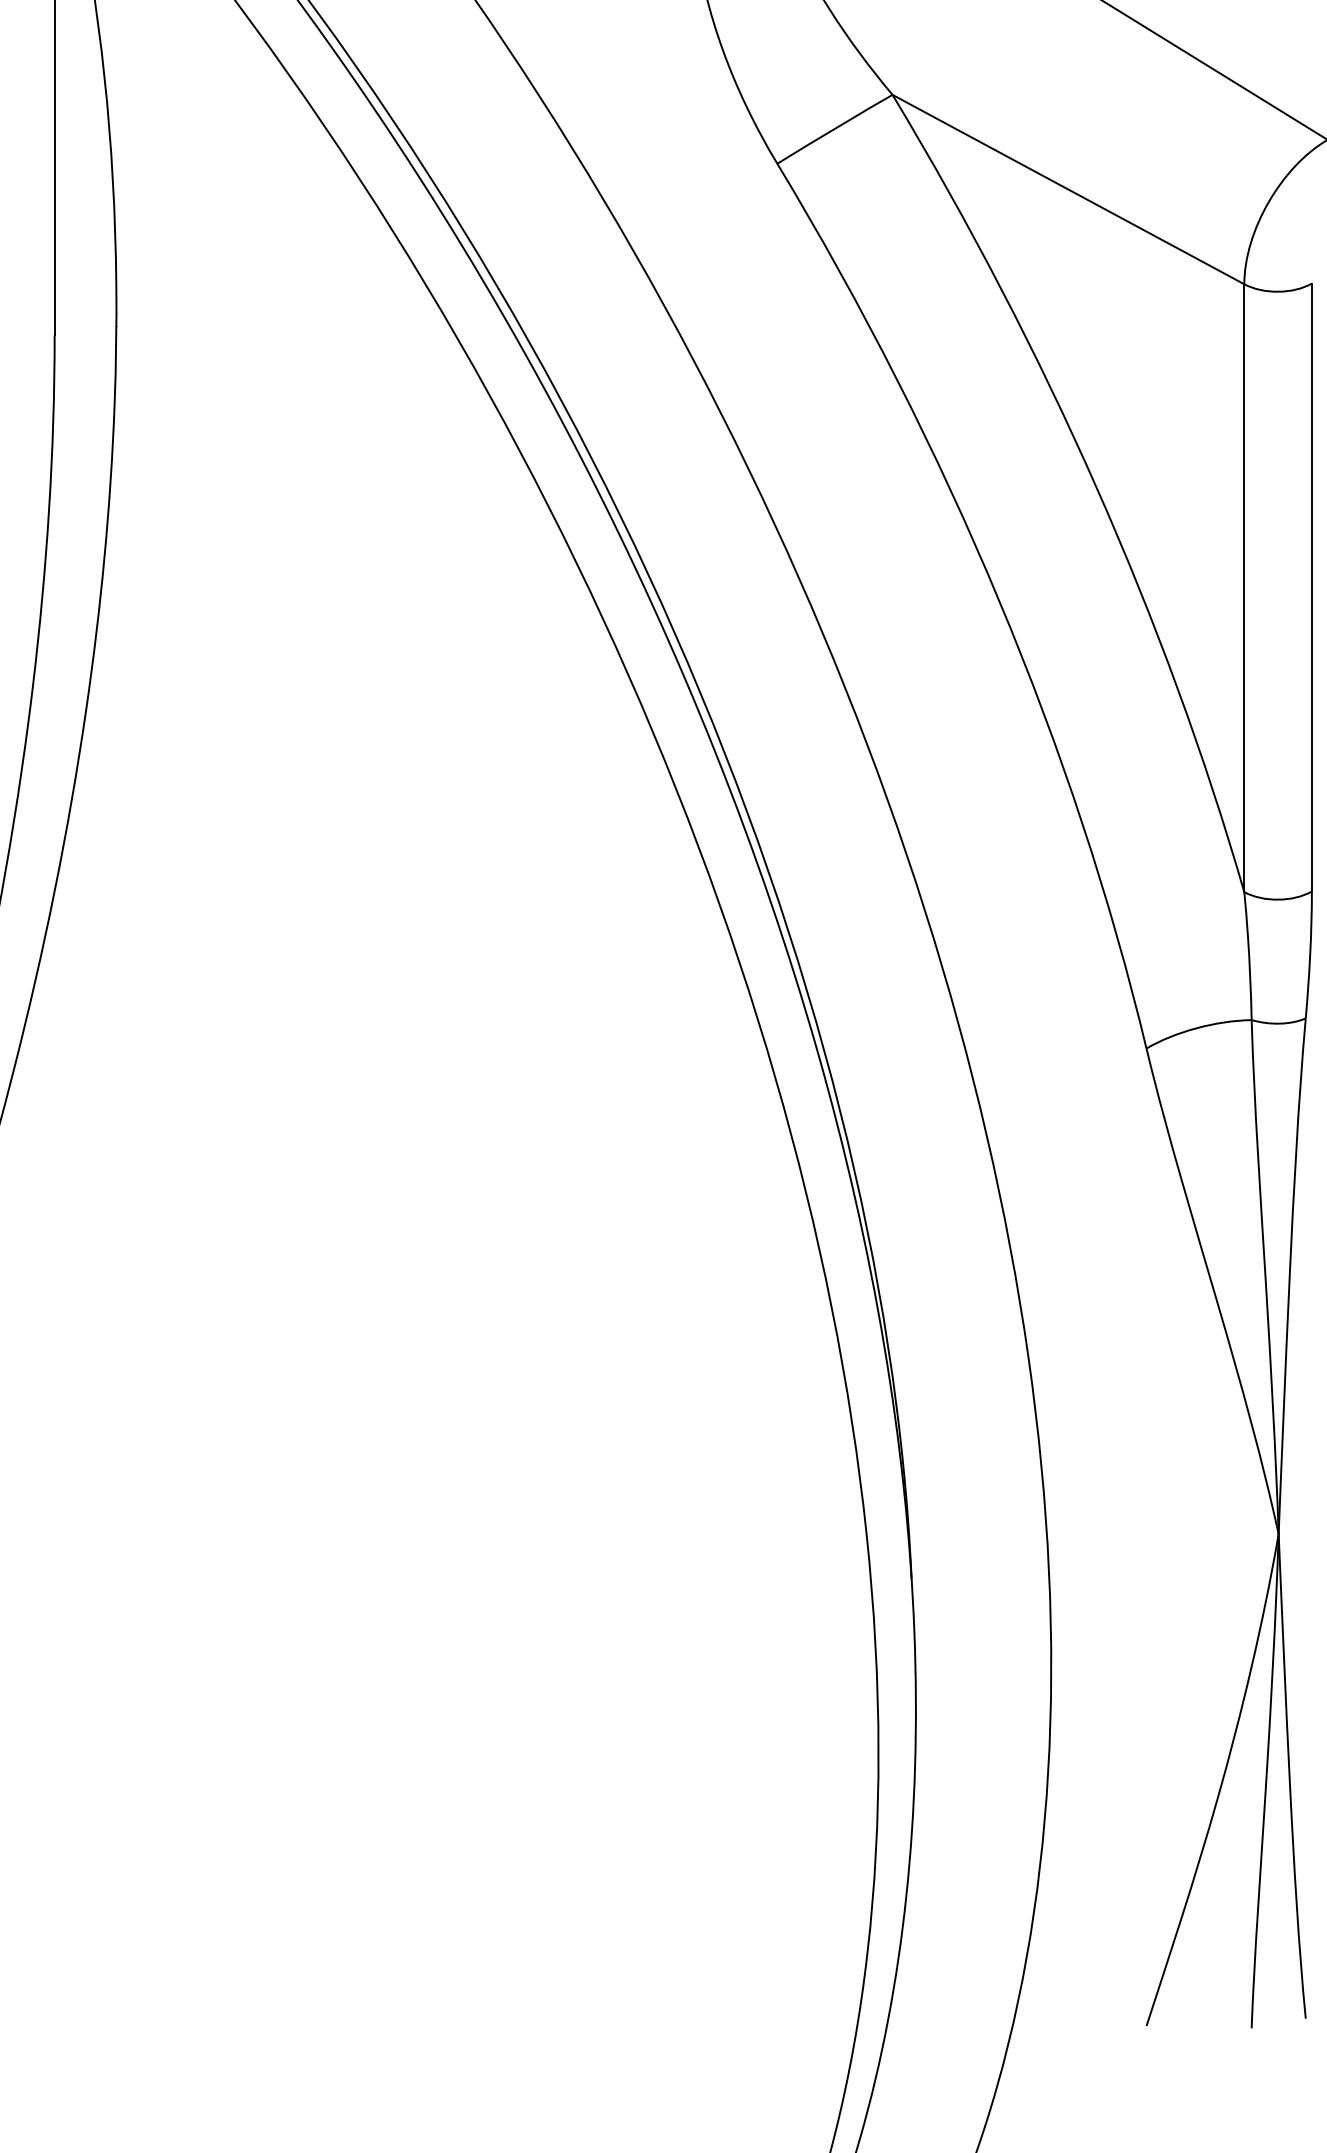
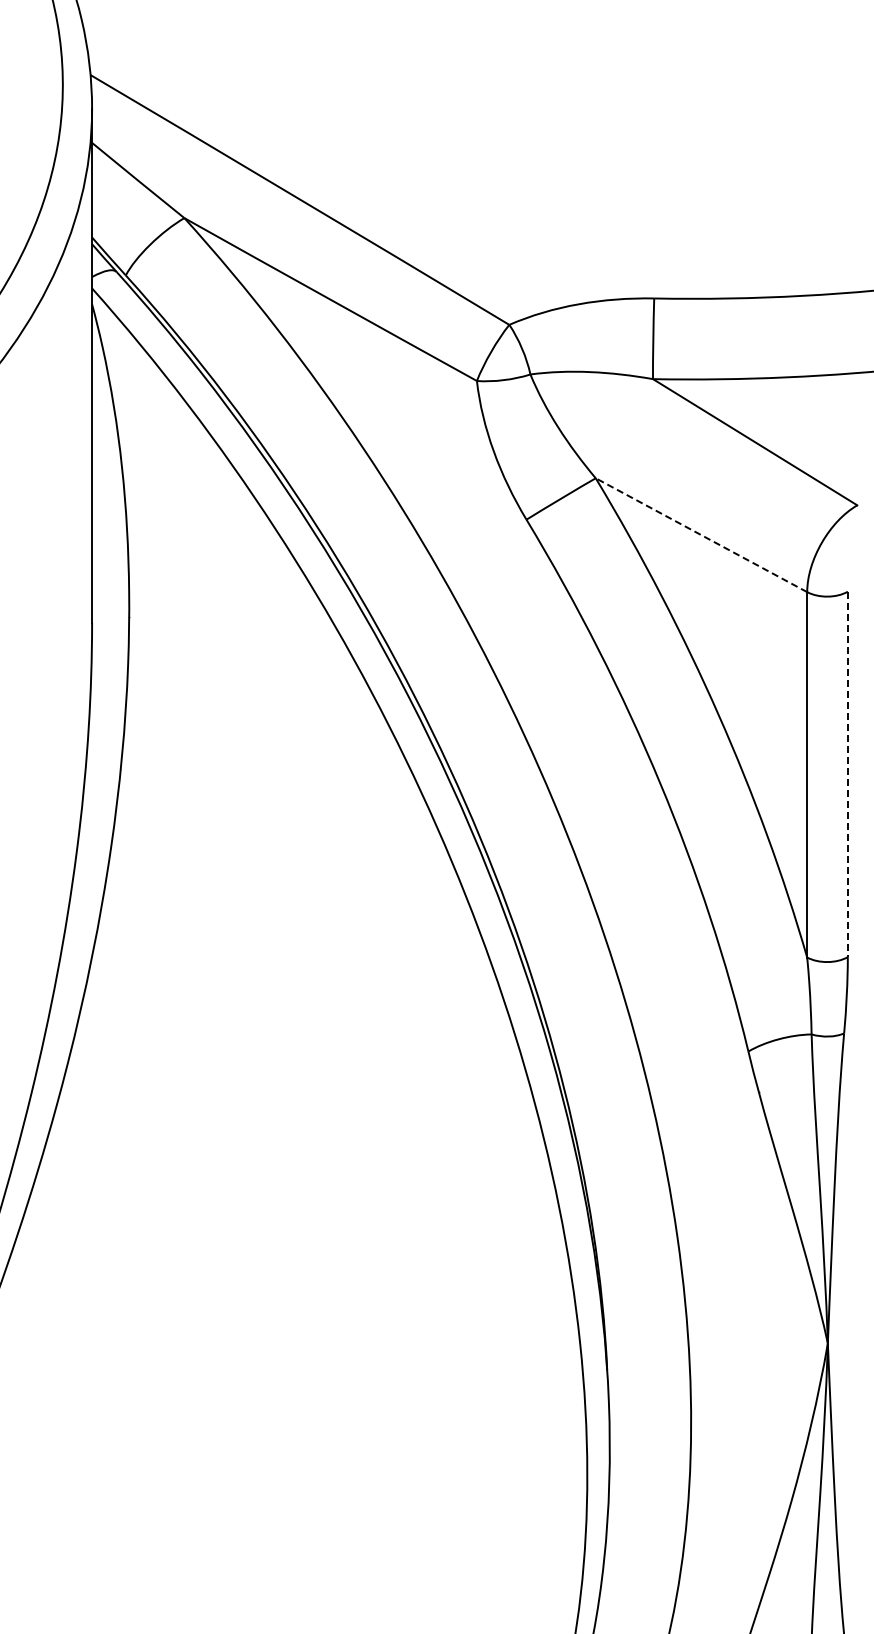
line: (1068, 188) -> (701, 534), solid -> dashed
line: (1311, 587) -> (847, 774), solid -> dashed

